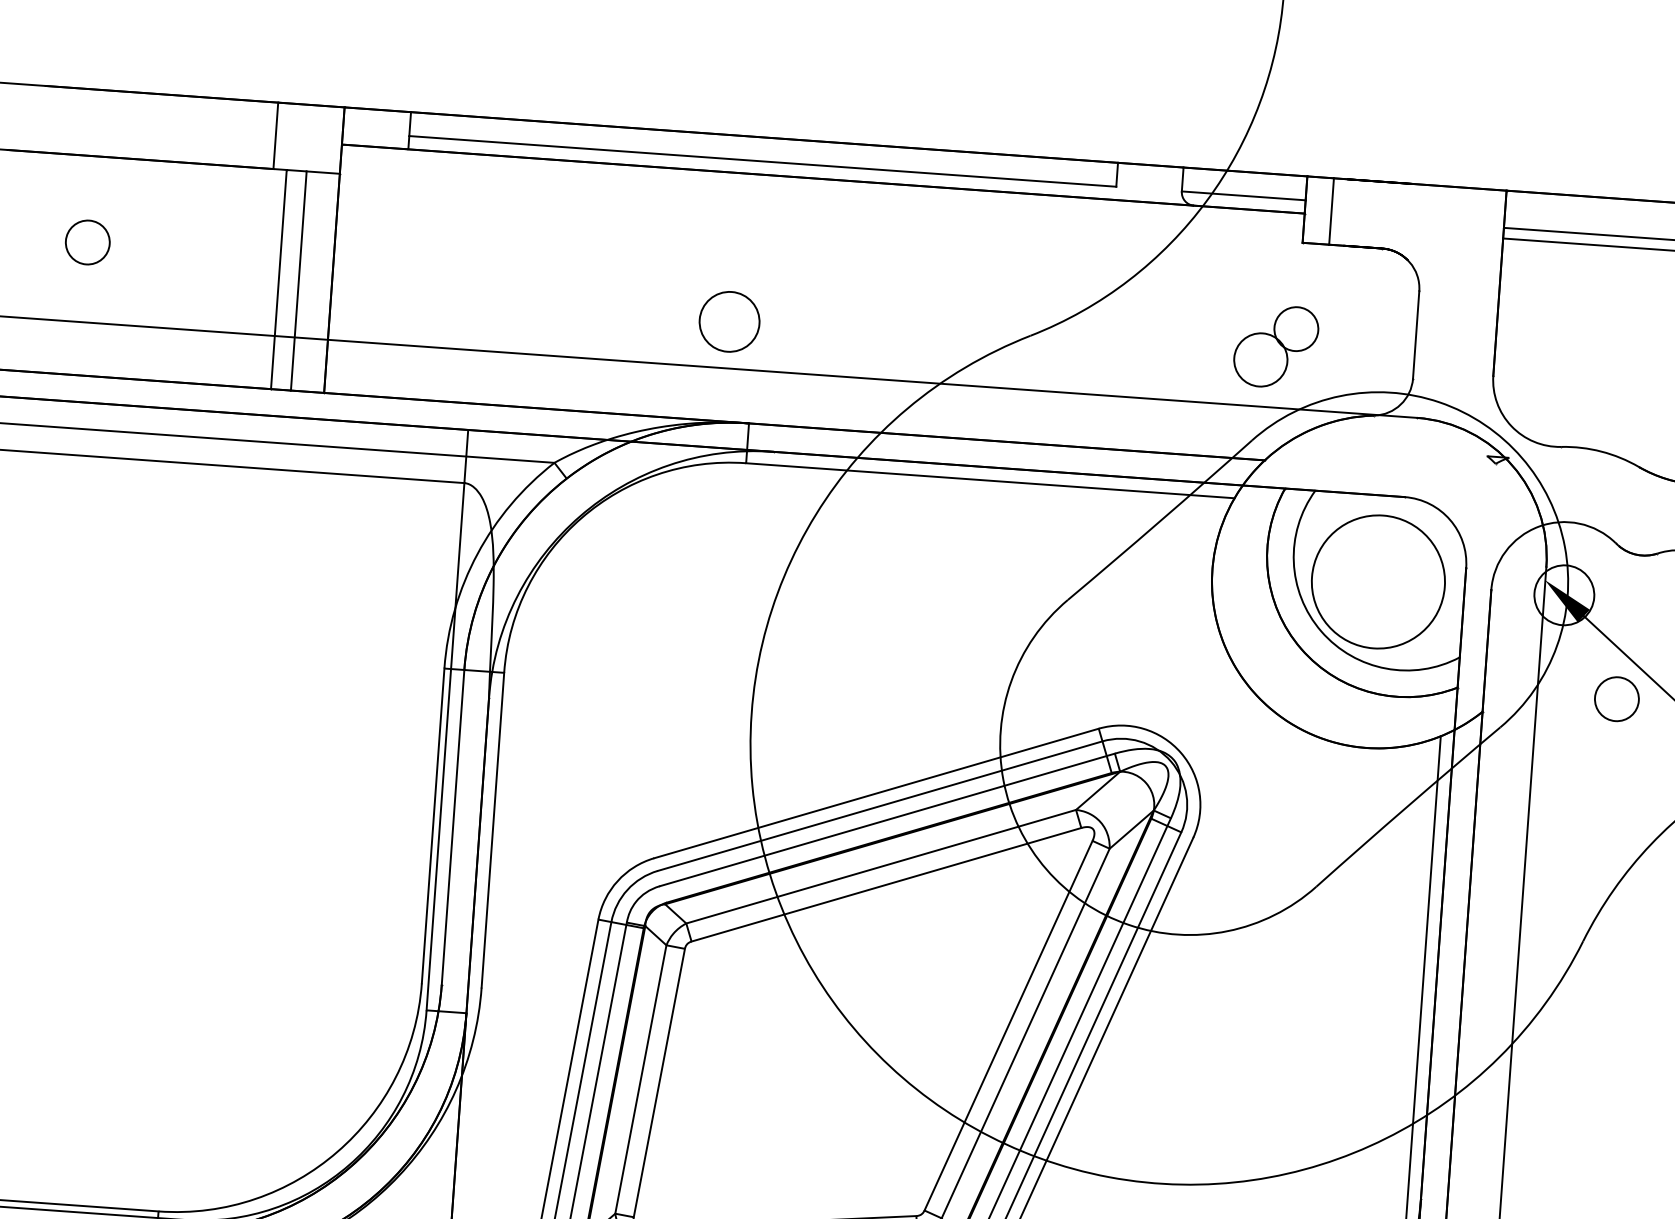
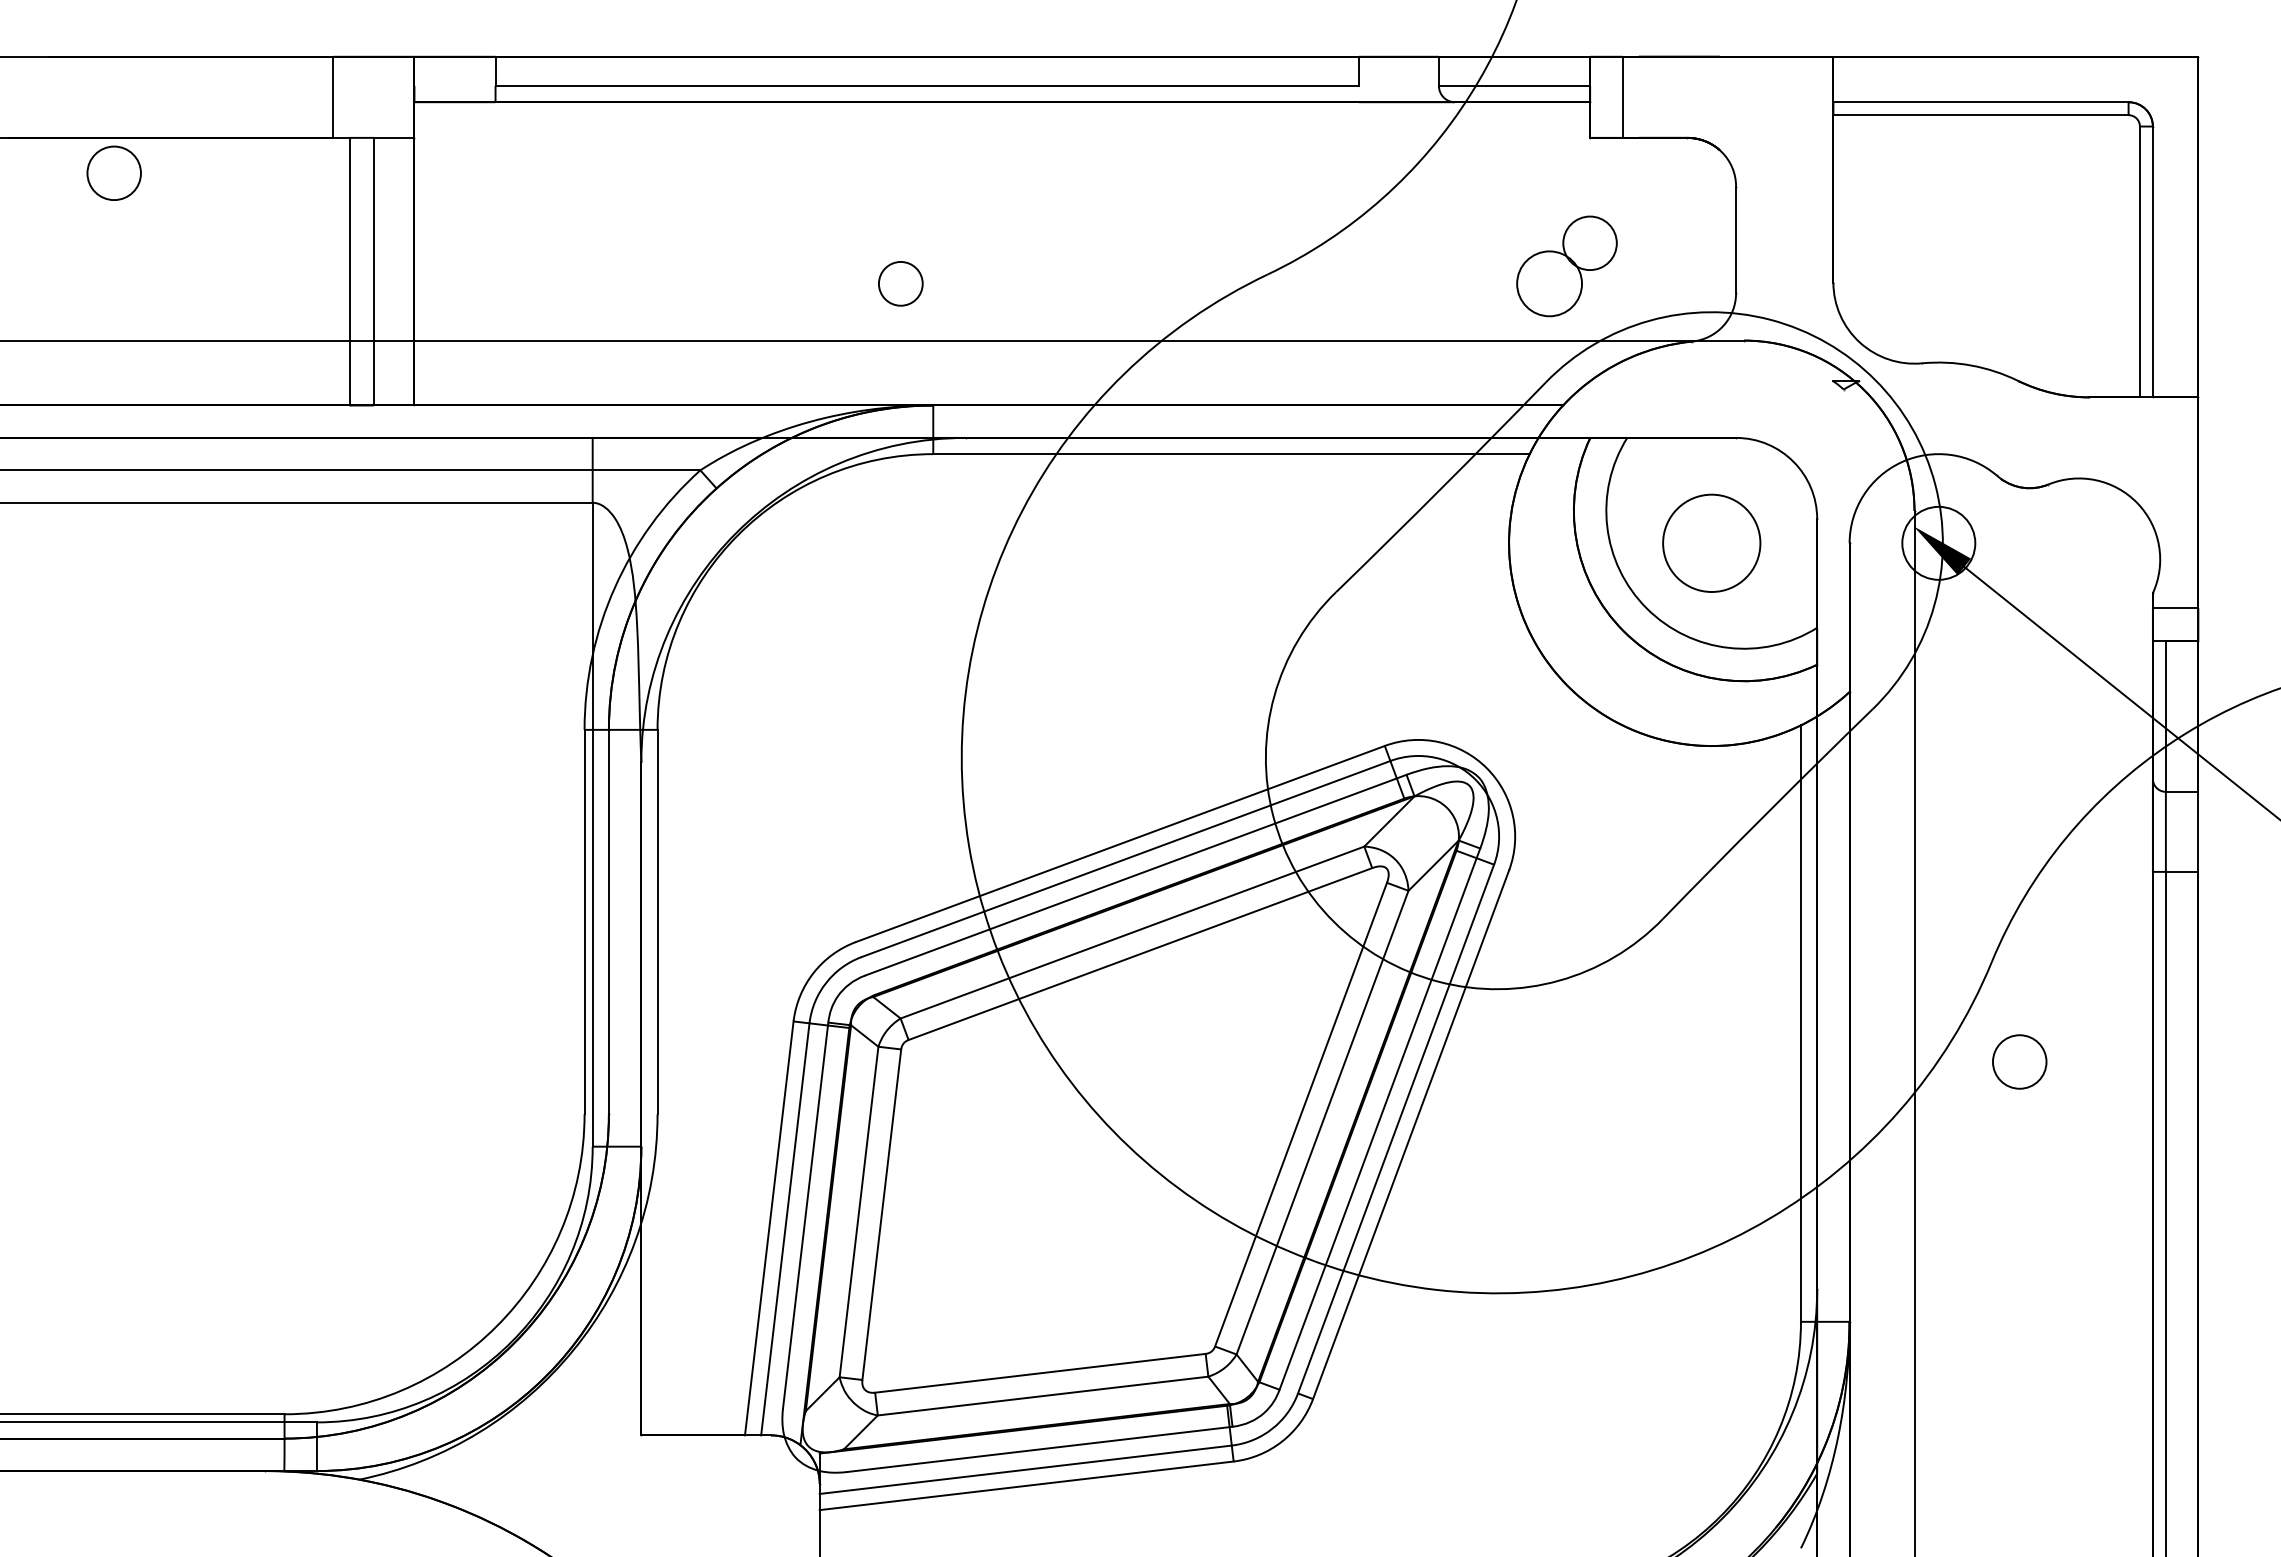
circle: (87, 241) -> (113, 172), moved
circle: (729, 321) -> (900, 283), size x0.6
circle: (1378, 582) -> (1711, 543), size x0.6
circle: (1616, 698) -> (2019, 1061), moved

